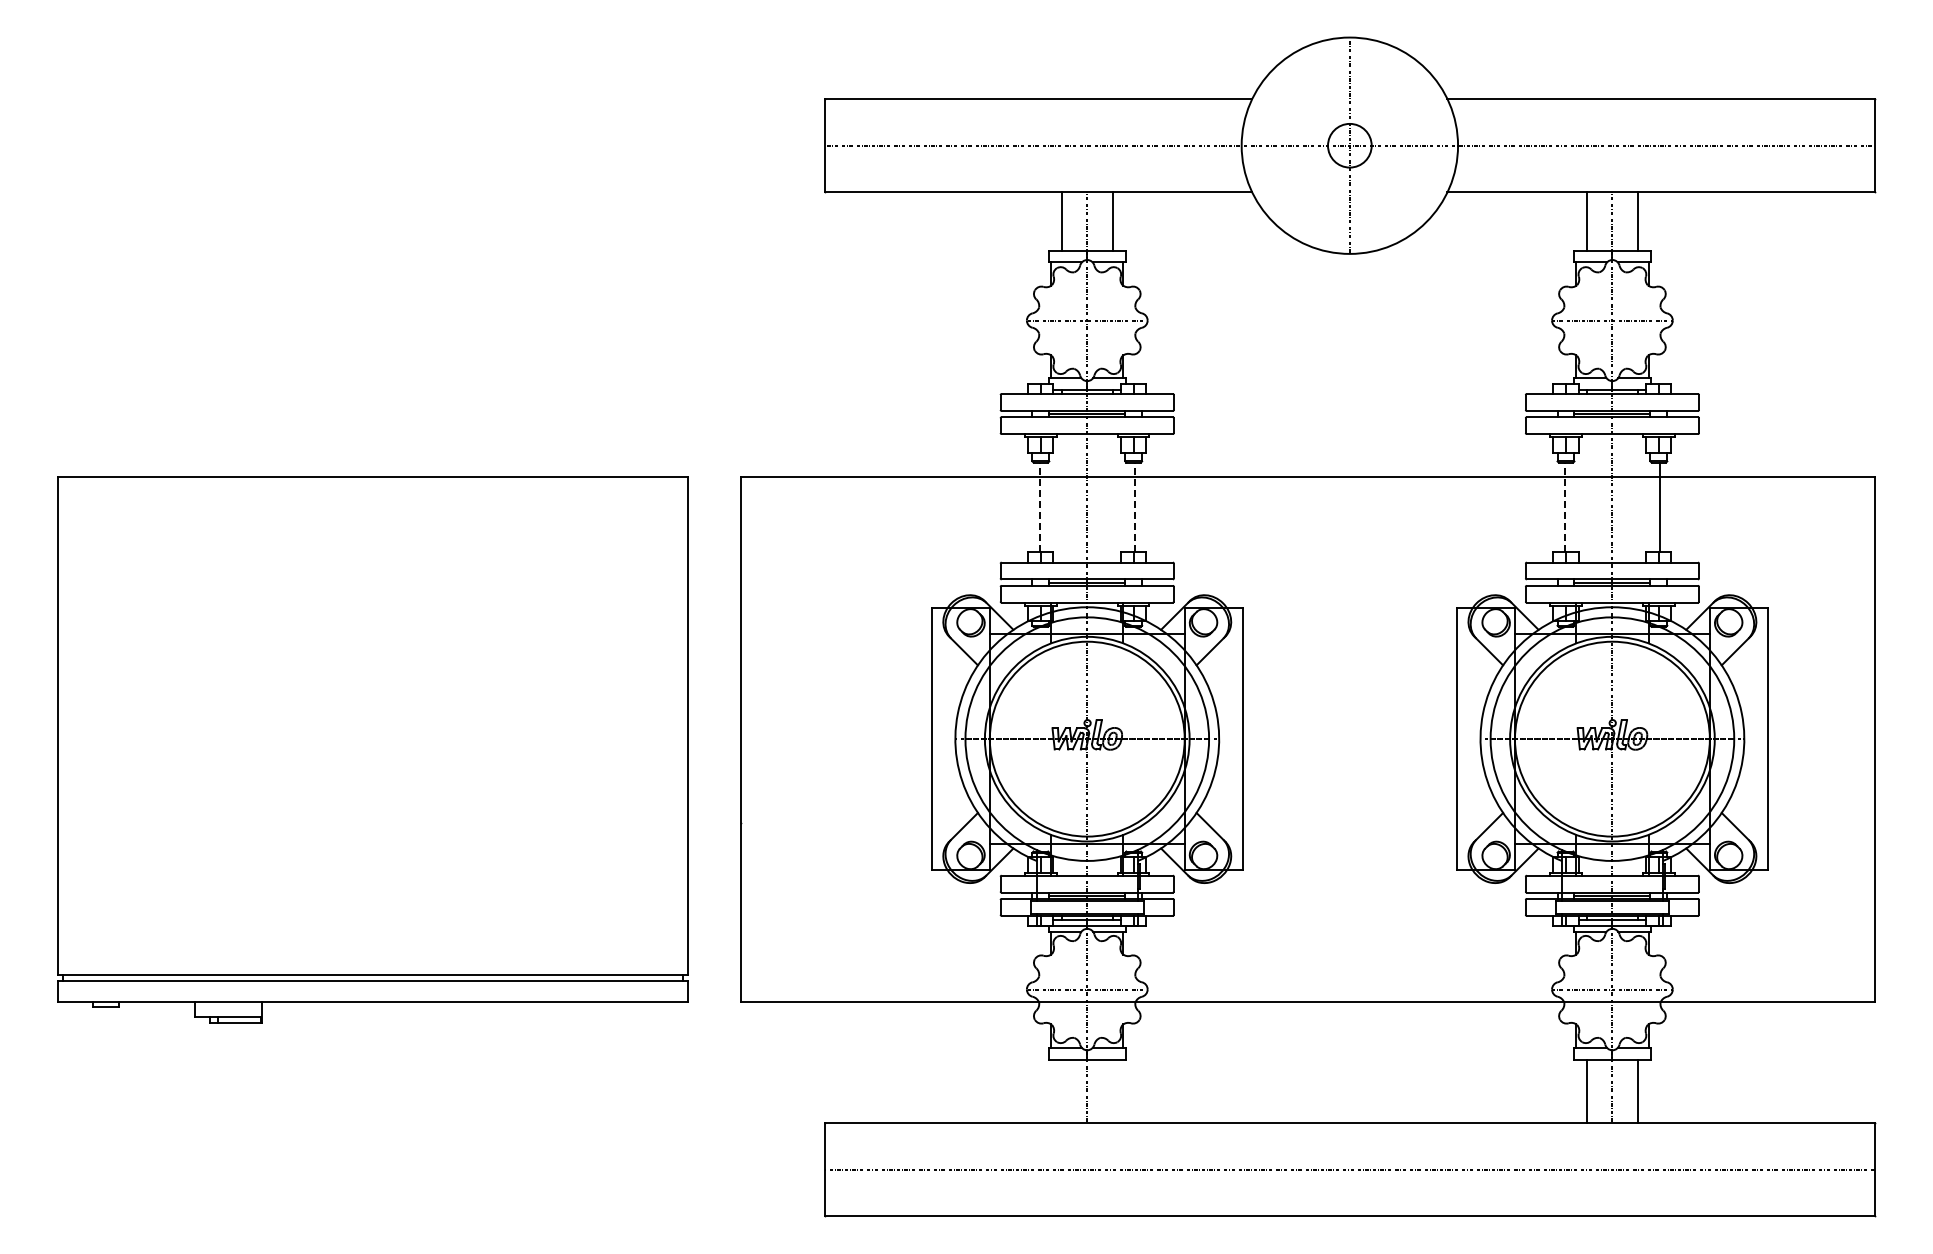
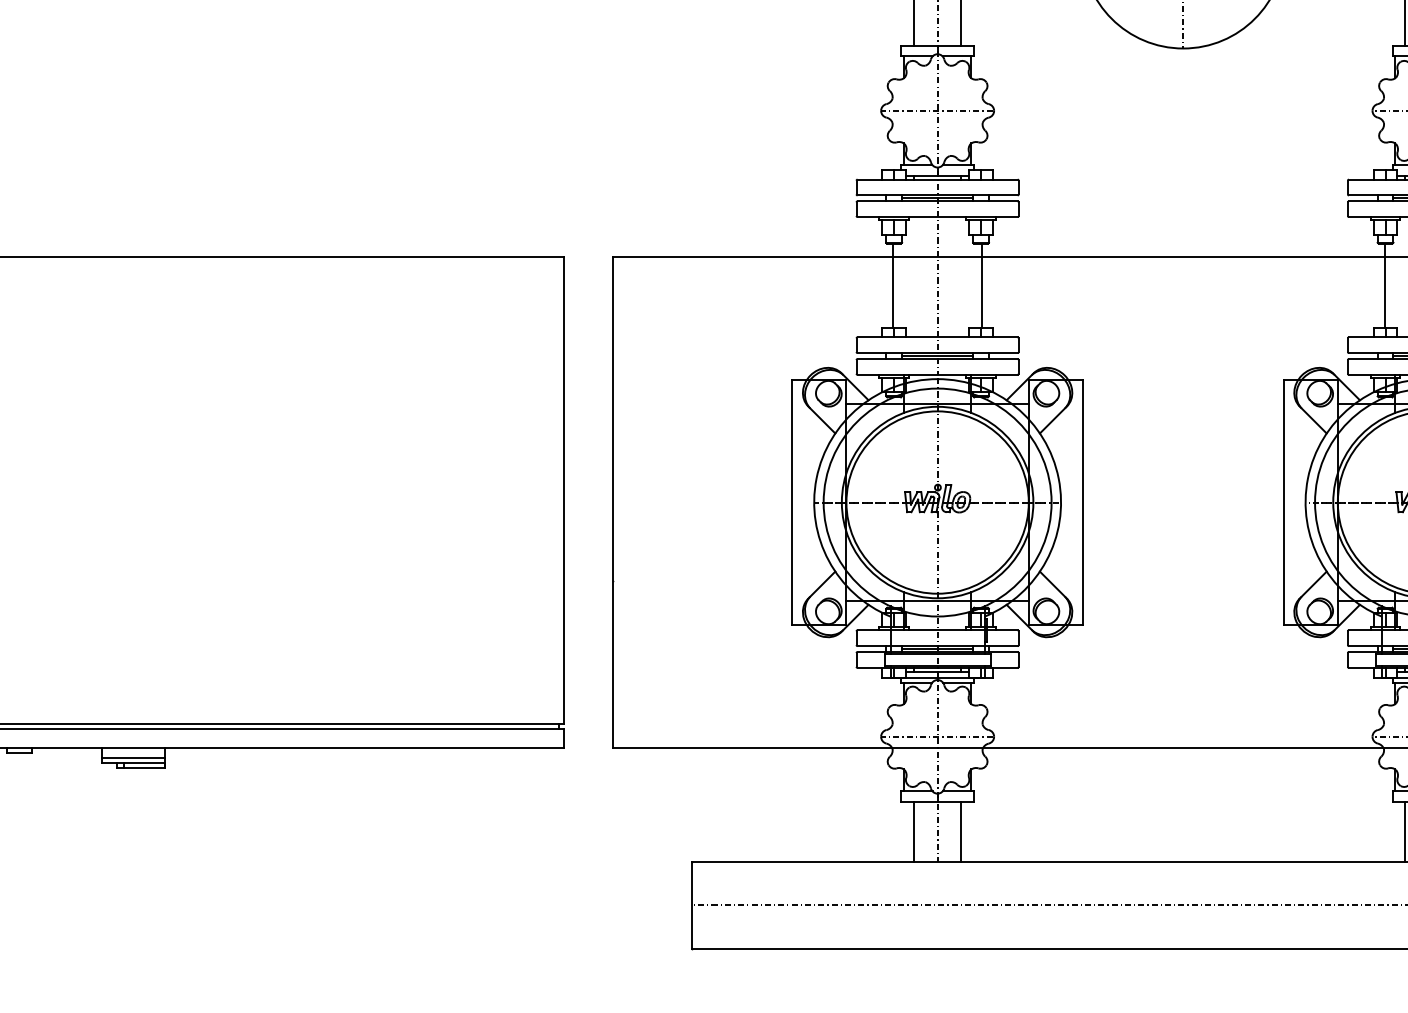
line: (1039, 507) -> (892, 285), dashed -> solid
line: (1134, 507) -> (981, 285), dashed -> solid
line: (1564, 507) -> (1384, 285), dashed -> solid
line: (227, 1012) -> (133, 758), added
line: (1061, 1091) -> (913, 832), added
line: (1112, 1091) -> (961, 832), added

